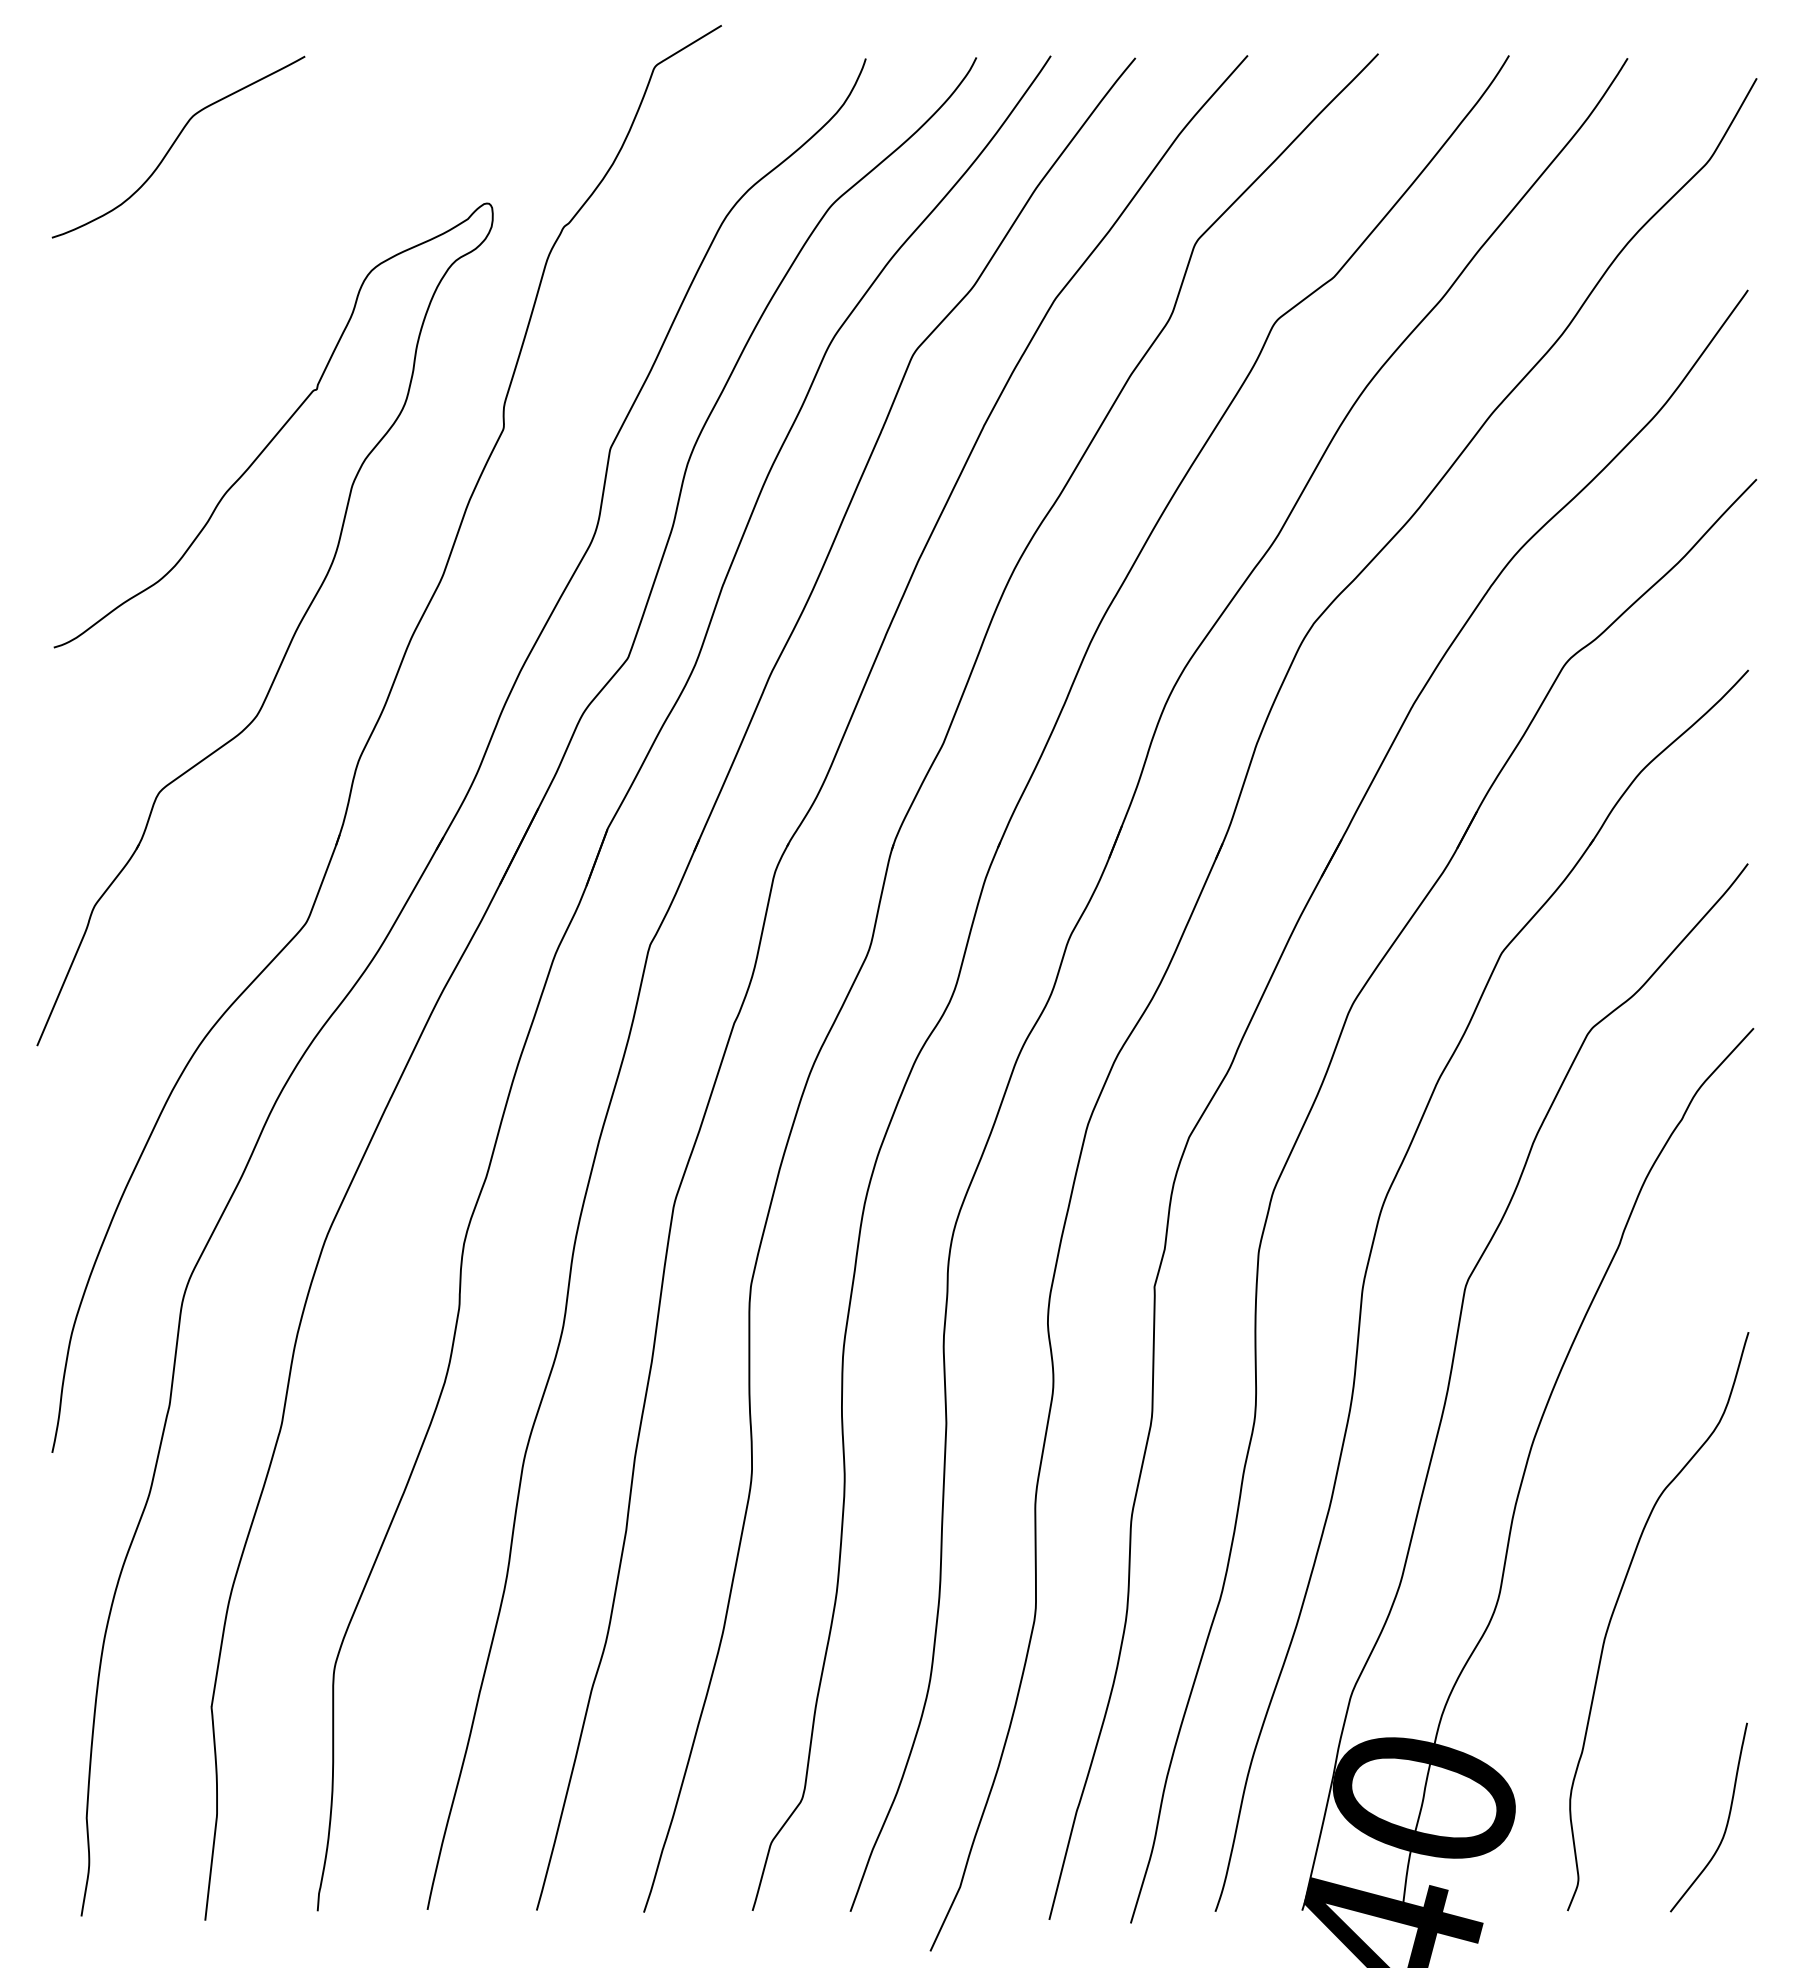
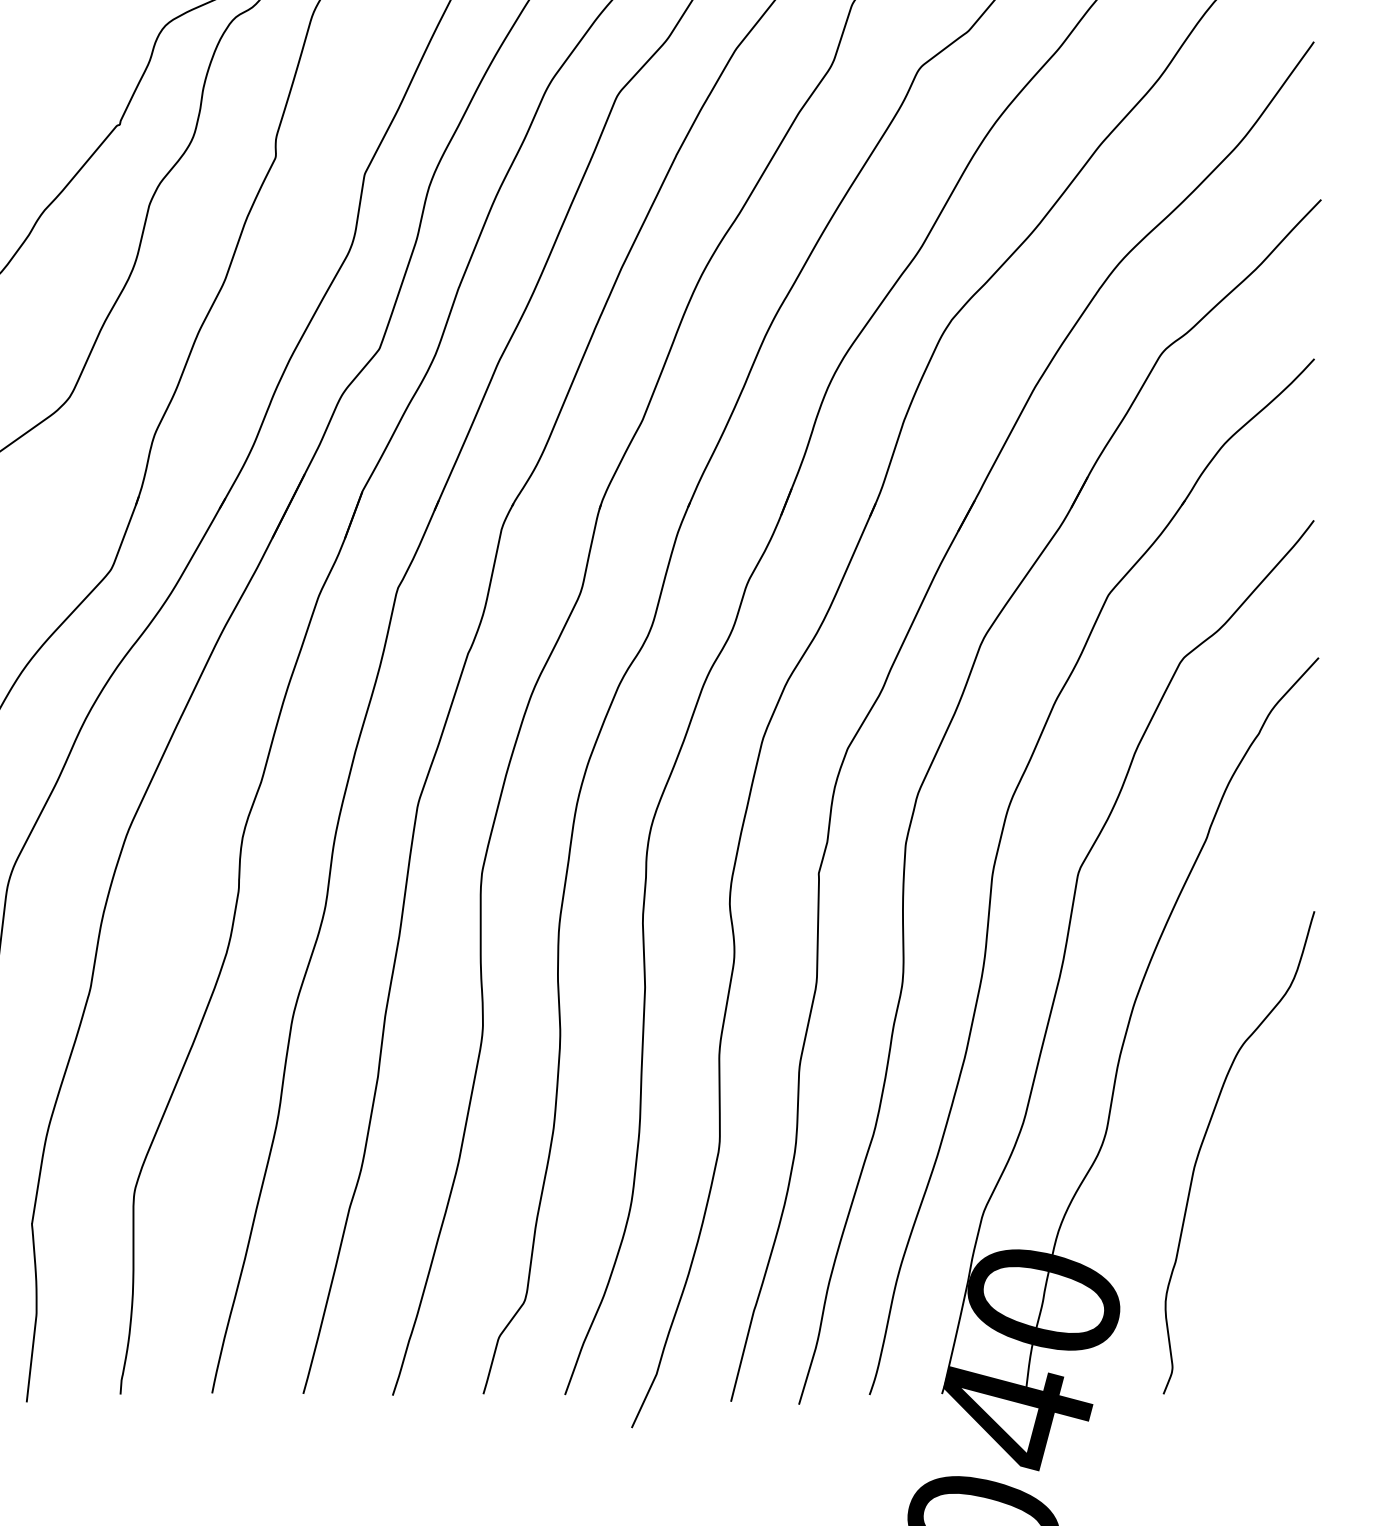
curve: (1726, 1822) -> (1296, 1320), removed

